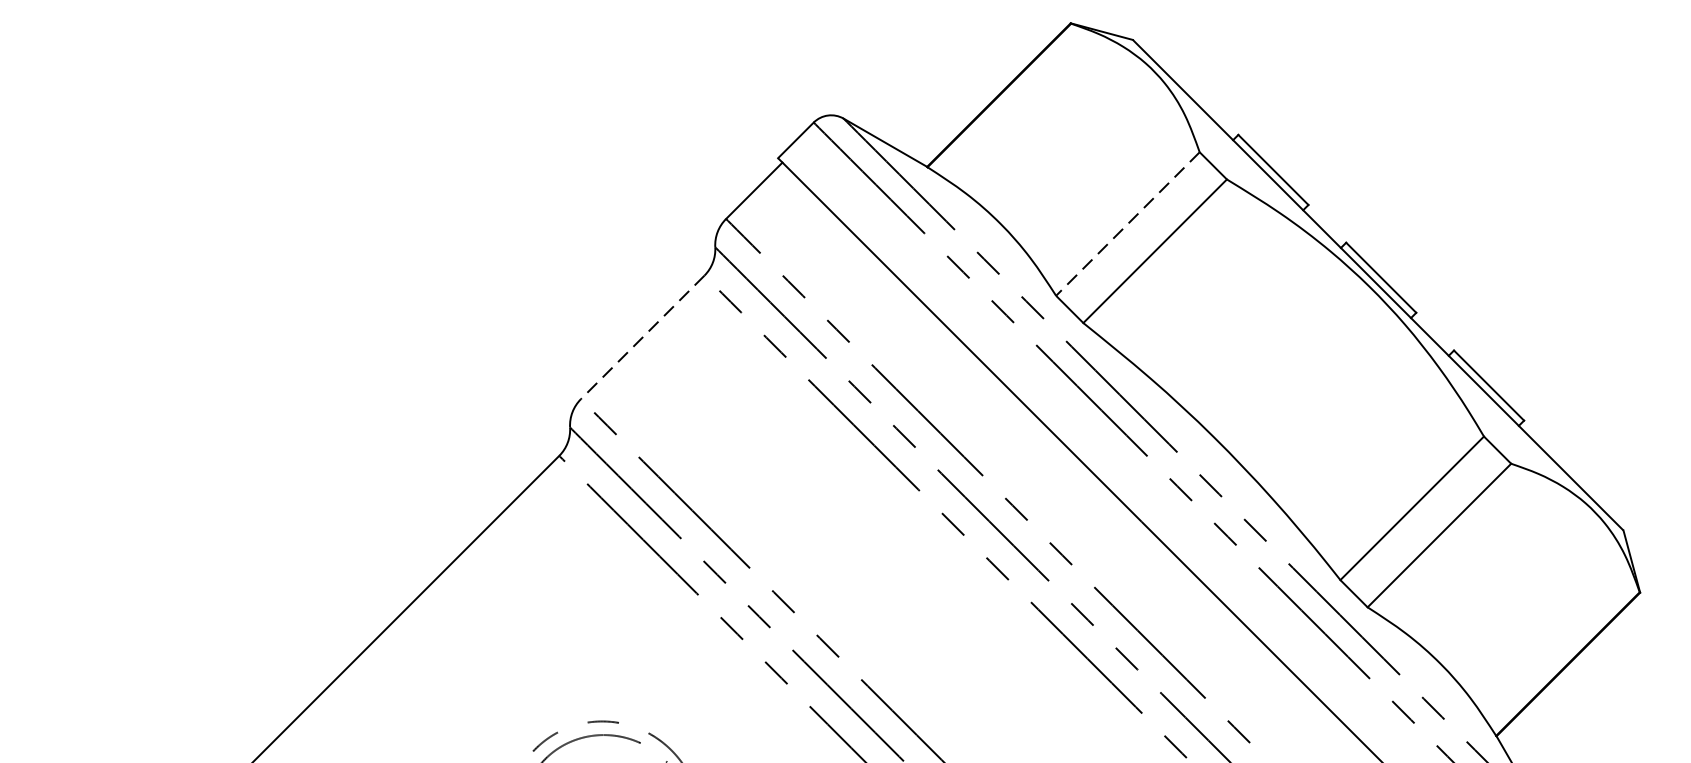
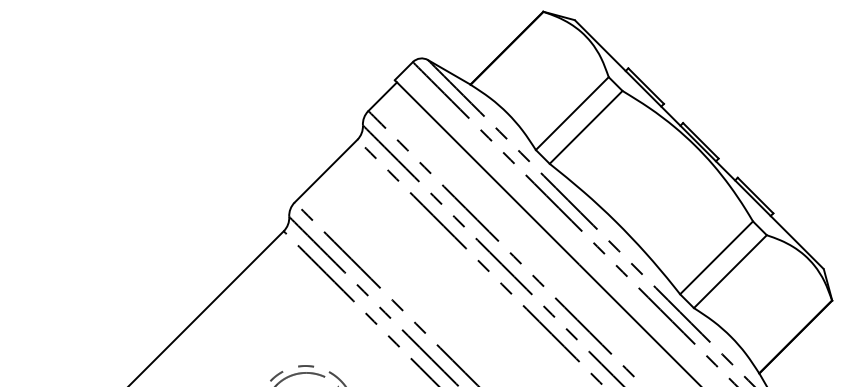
line: (1128, 223) -> (572, 113), dashed -> solid
line: (641, 338) -> (325, 171), dashed -> solid

